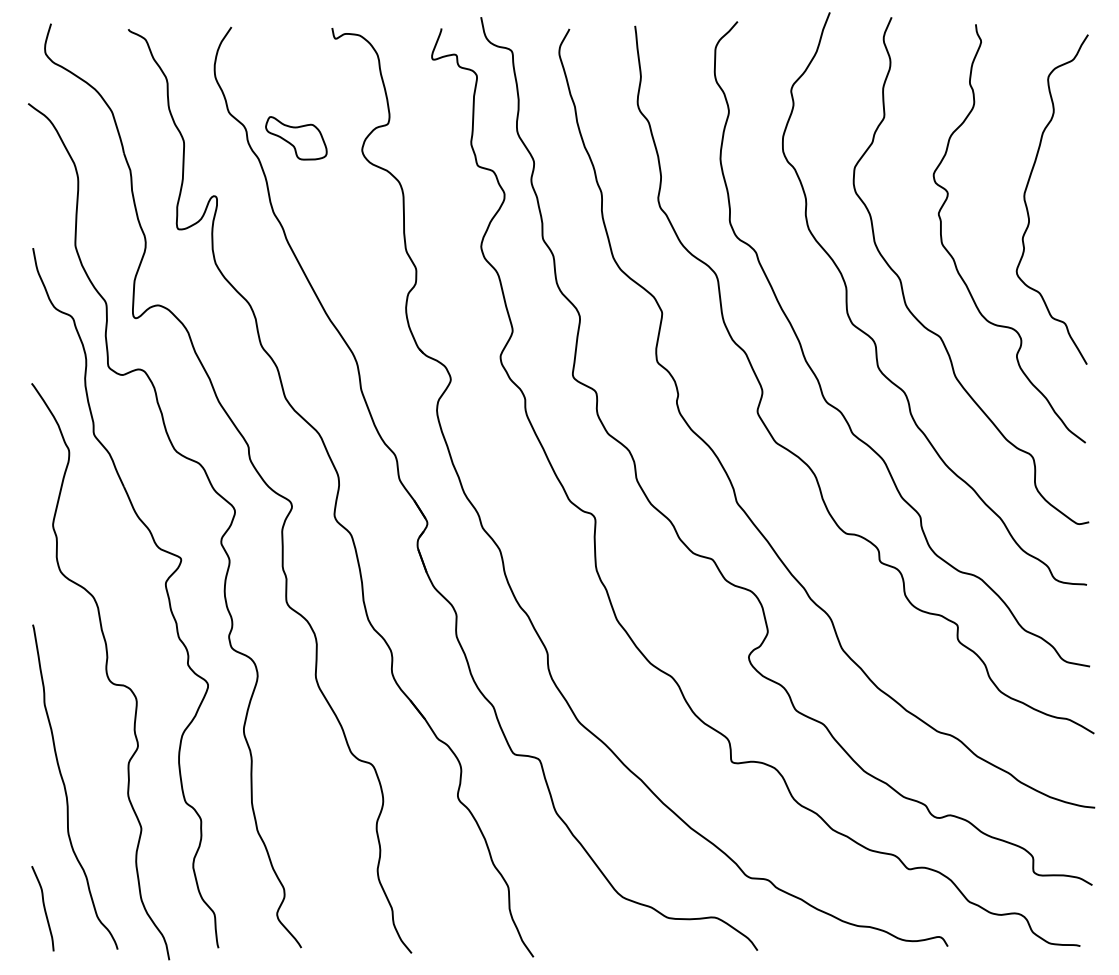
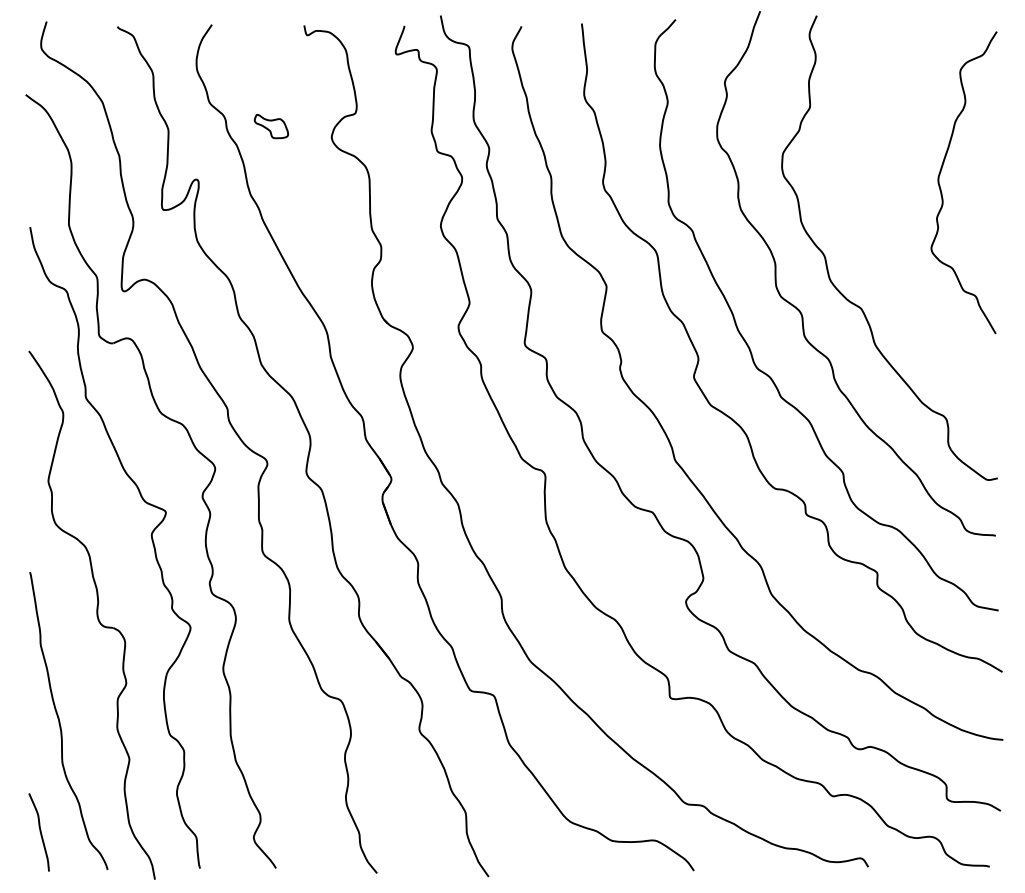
part: (296, 138) -> (271, 126), size x0.6
curve: (954, 259) -> (874, 237), removed

